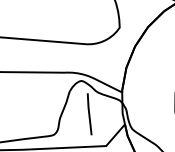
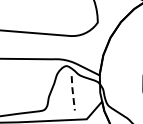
line: (88, 113) -> (72, 92), solid -> dashed

